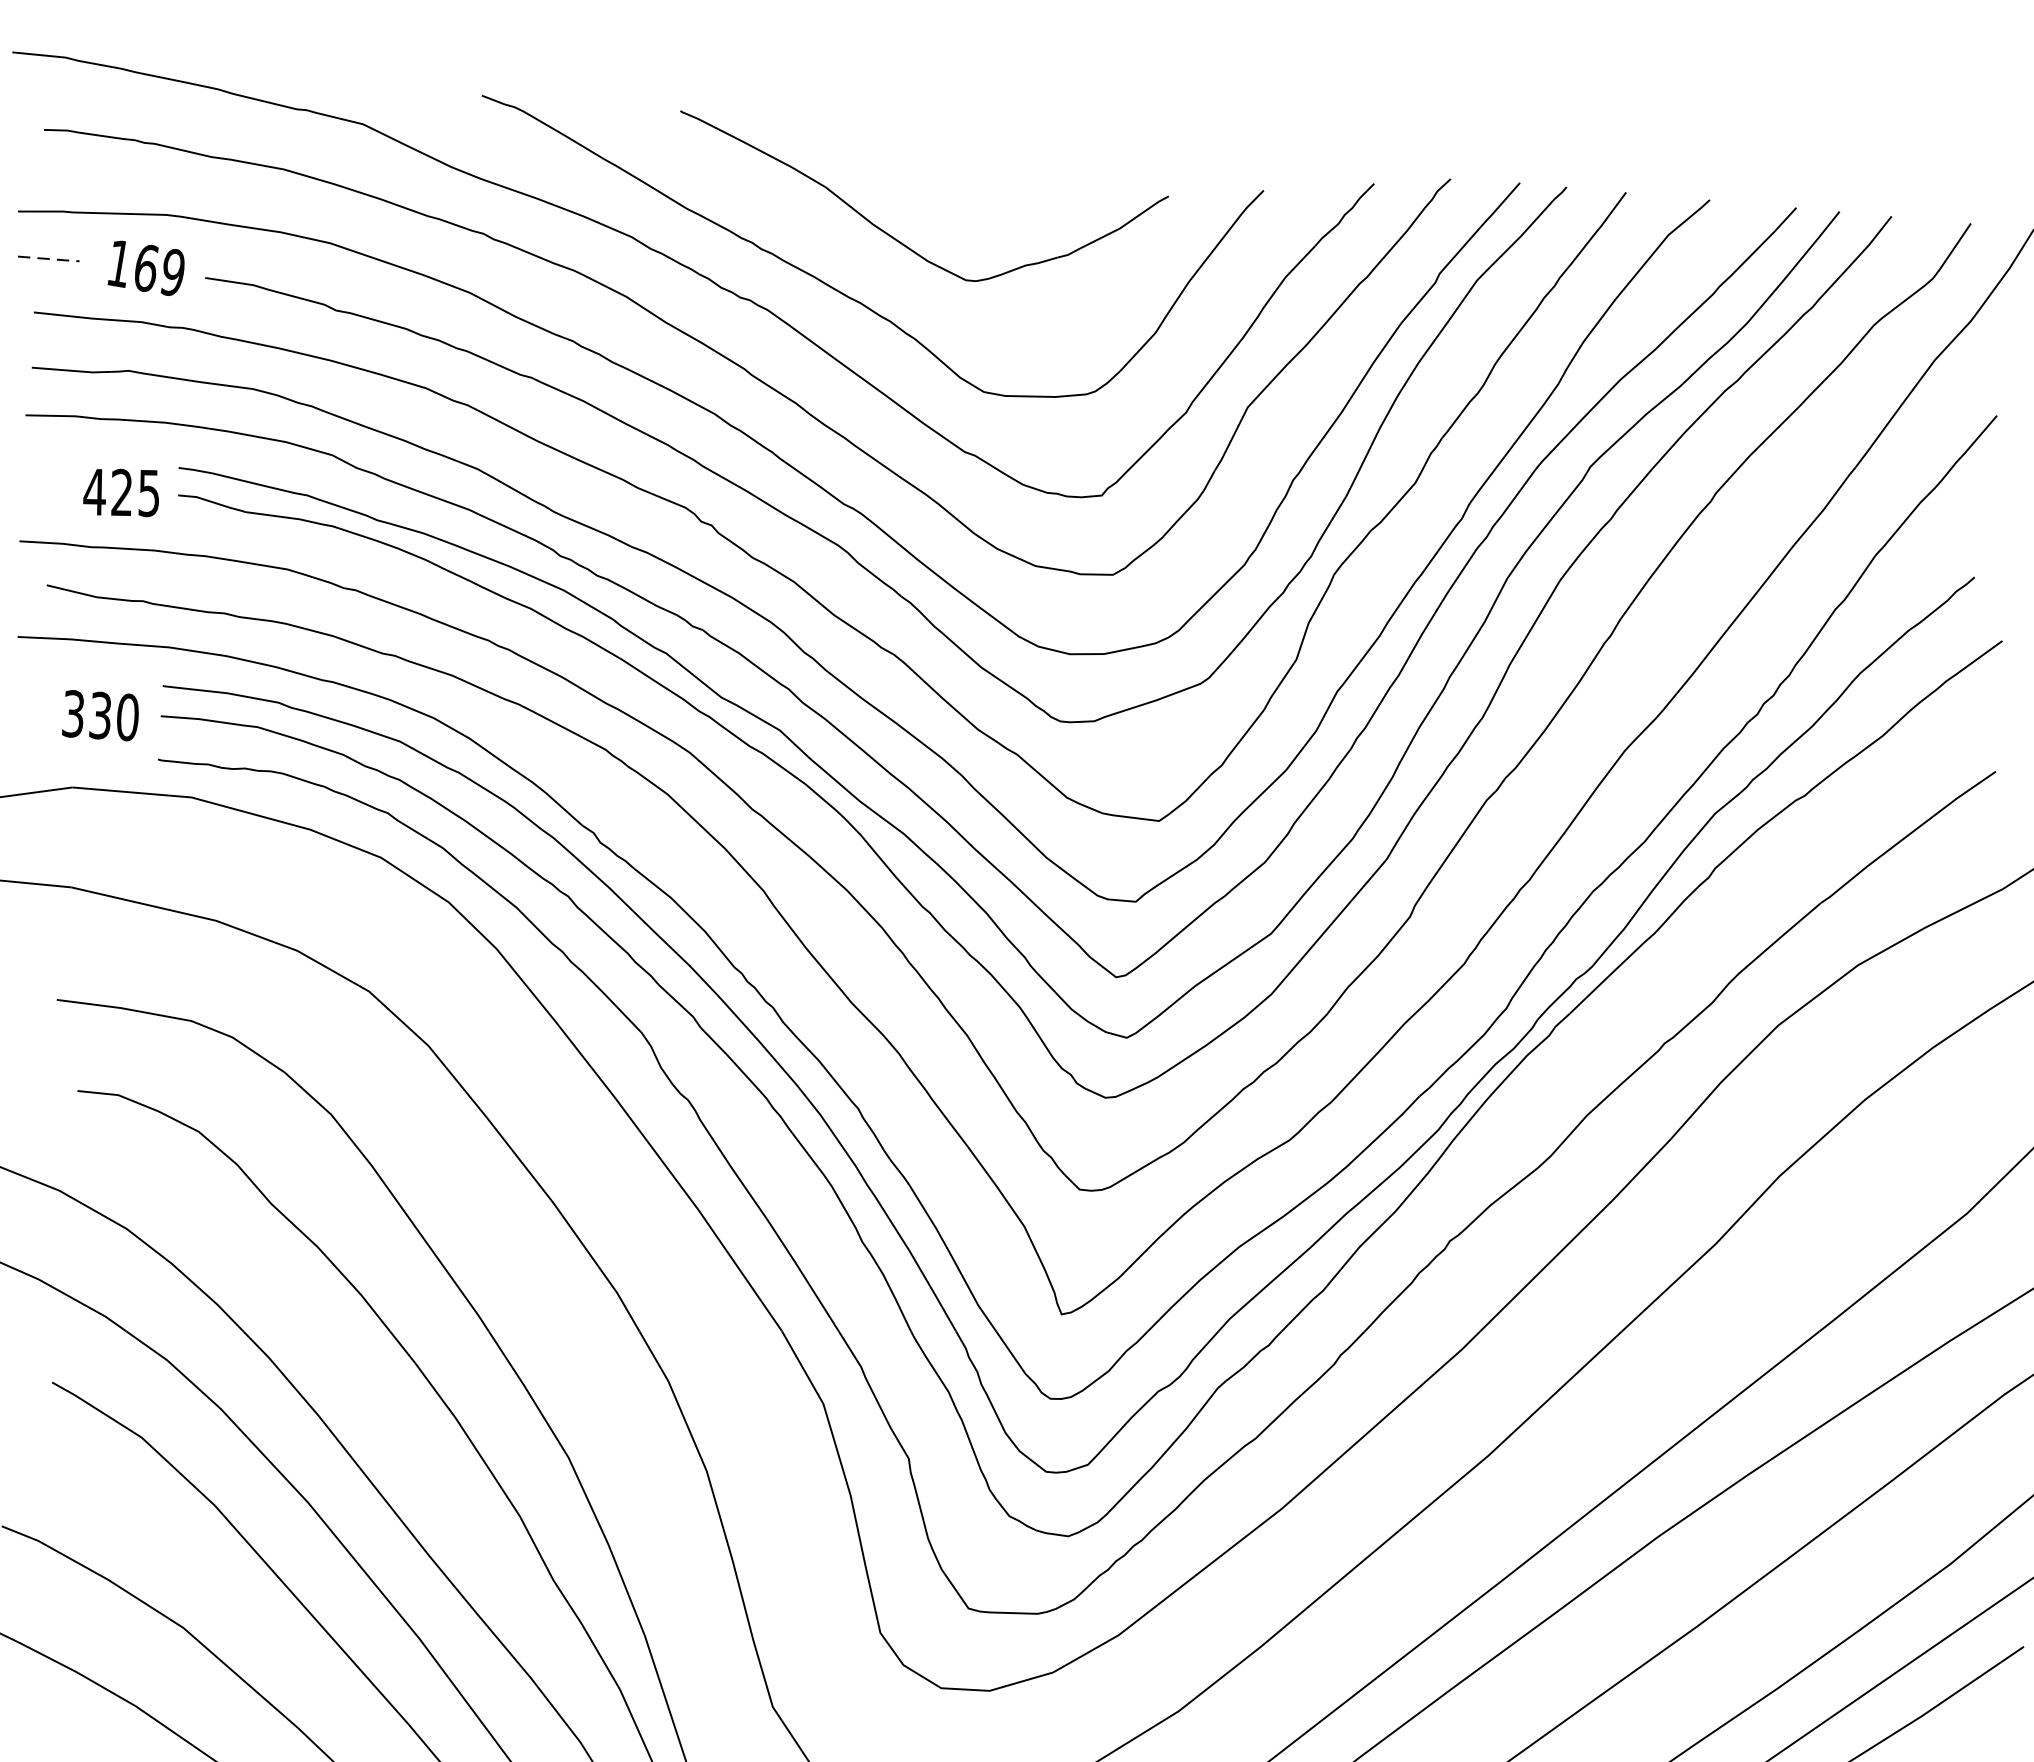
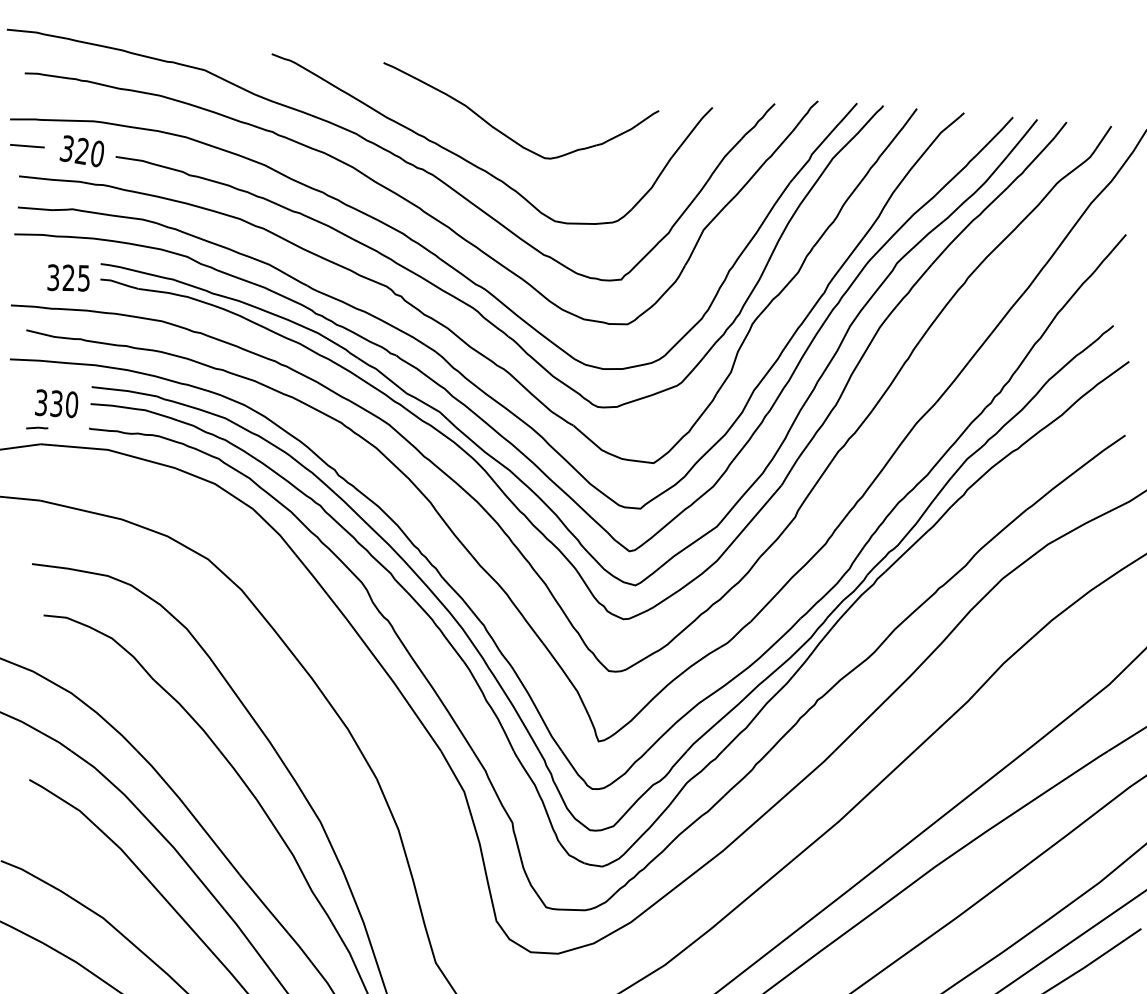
line: (50, 259) -> (28, 146), dashed -> solid
text: (144, 268) -> (81, 151), 169 -> 320
text: (93, 491) -> (52, 277), 425 -> 325
line: (66, 757) -> (37, 427), added

